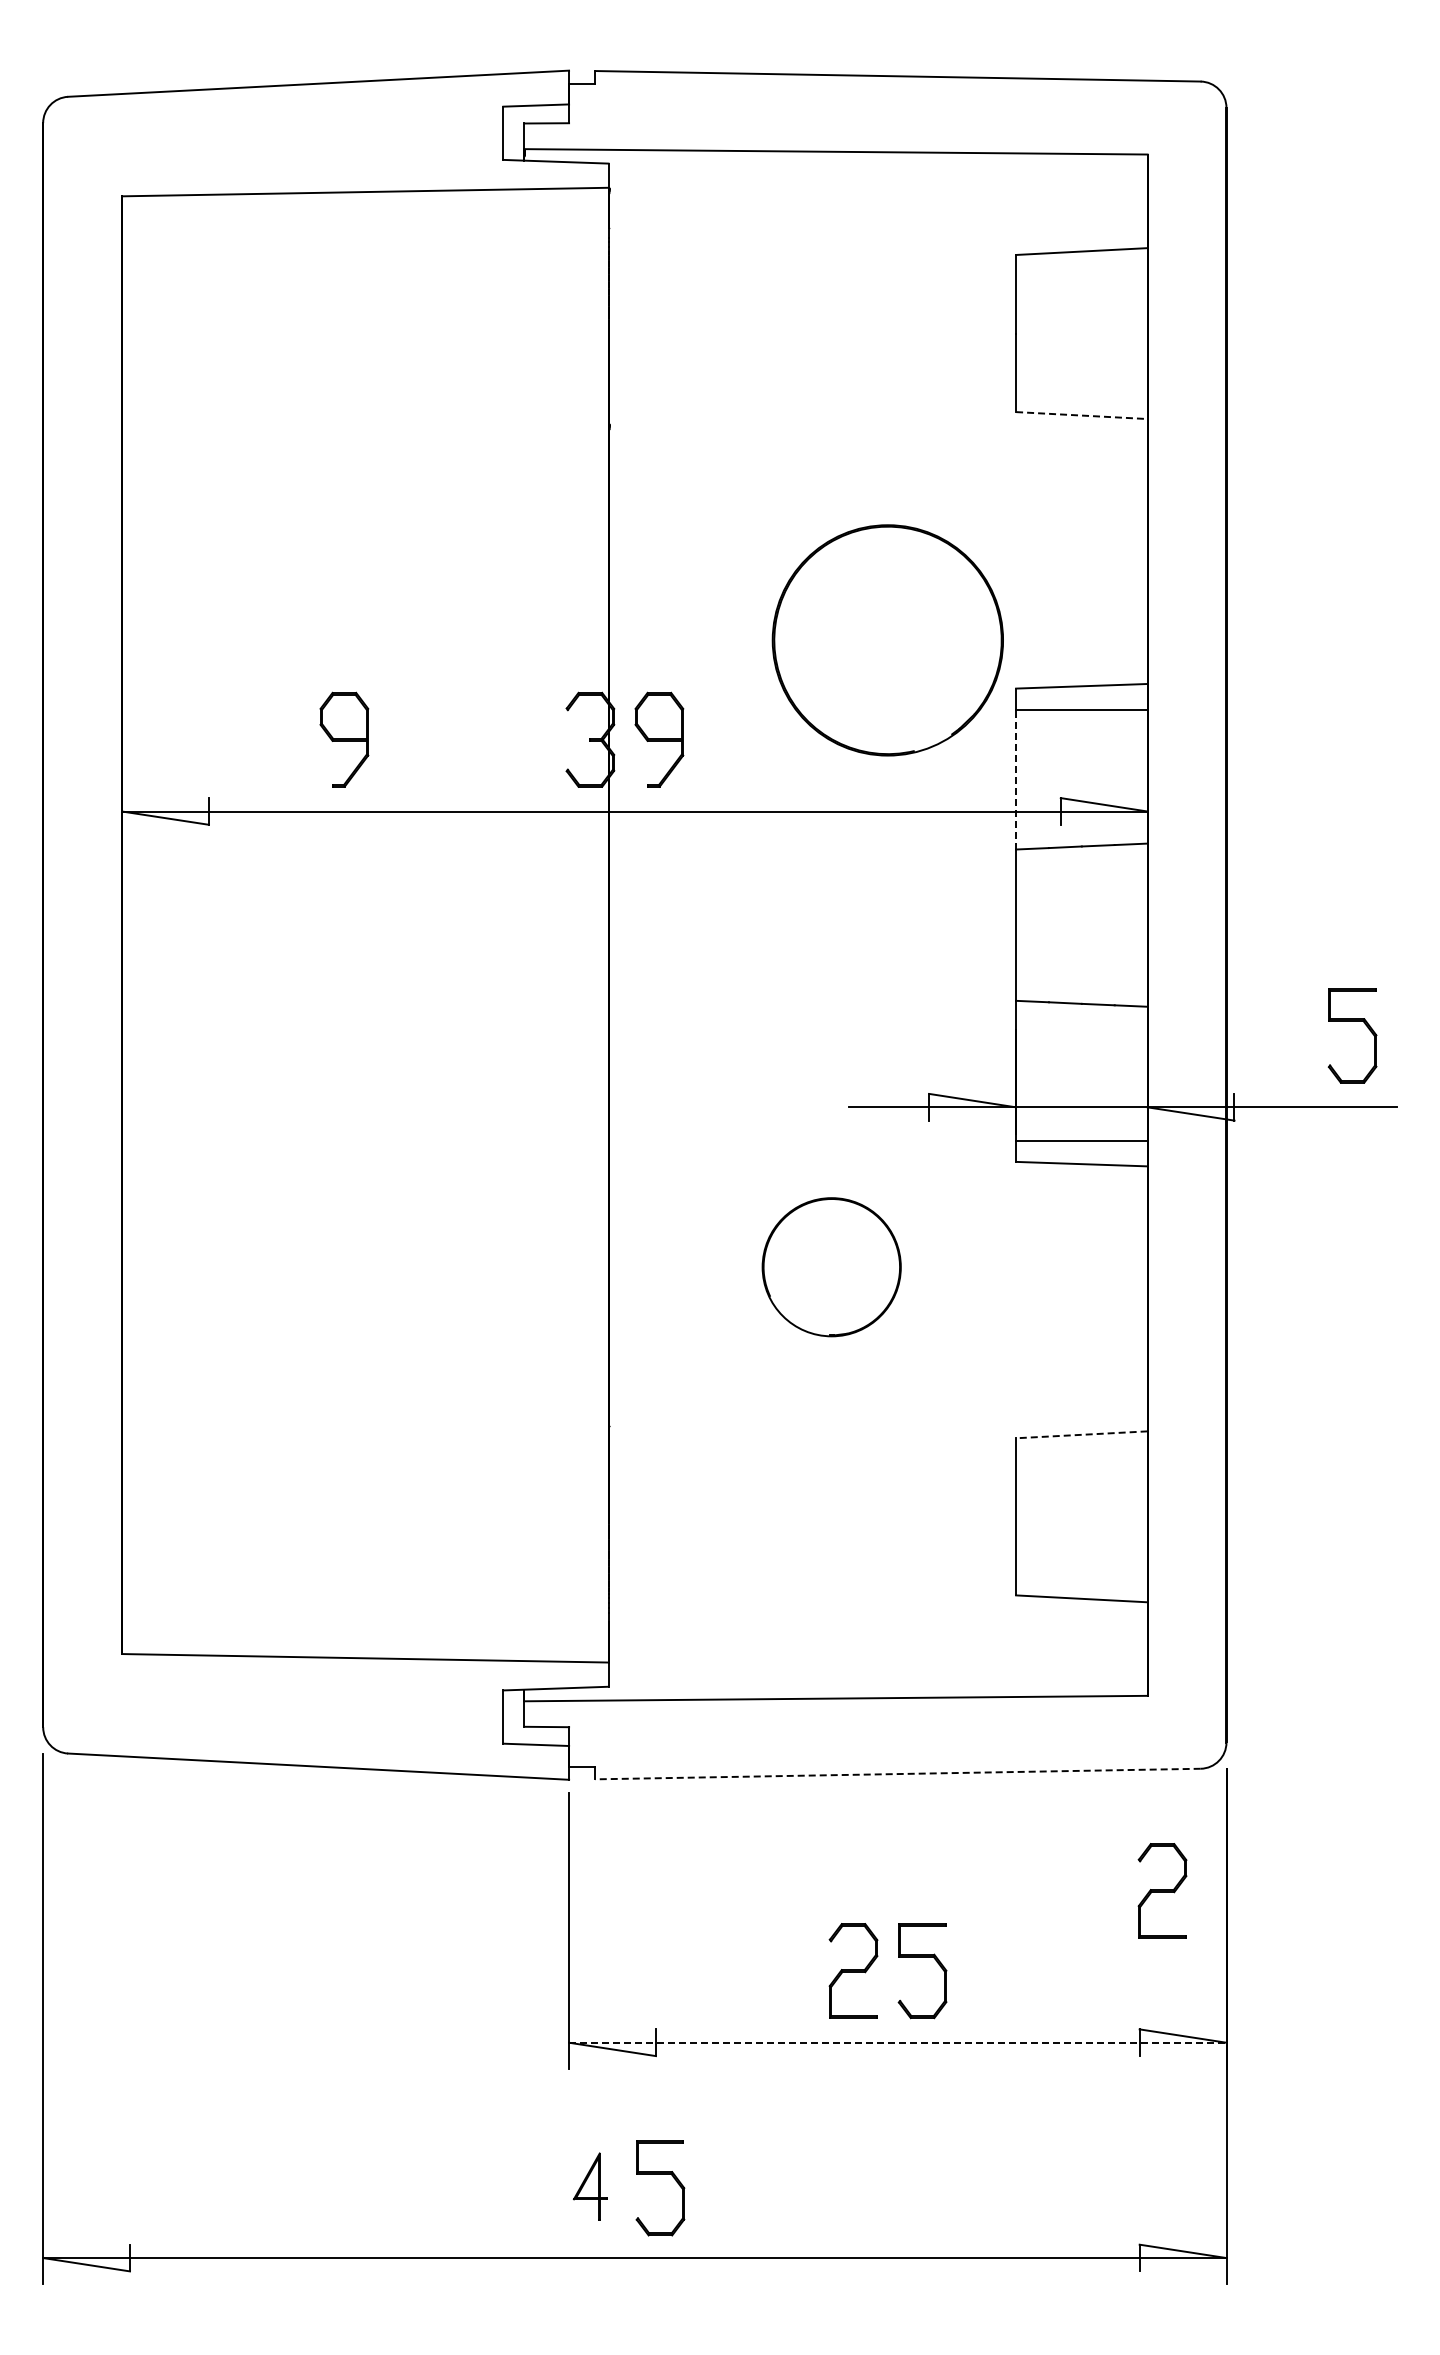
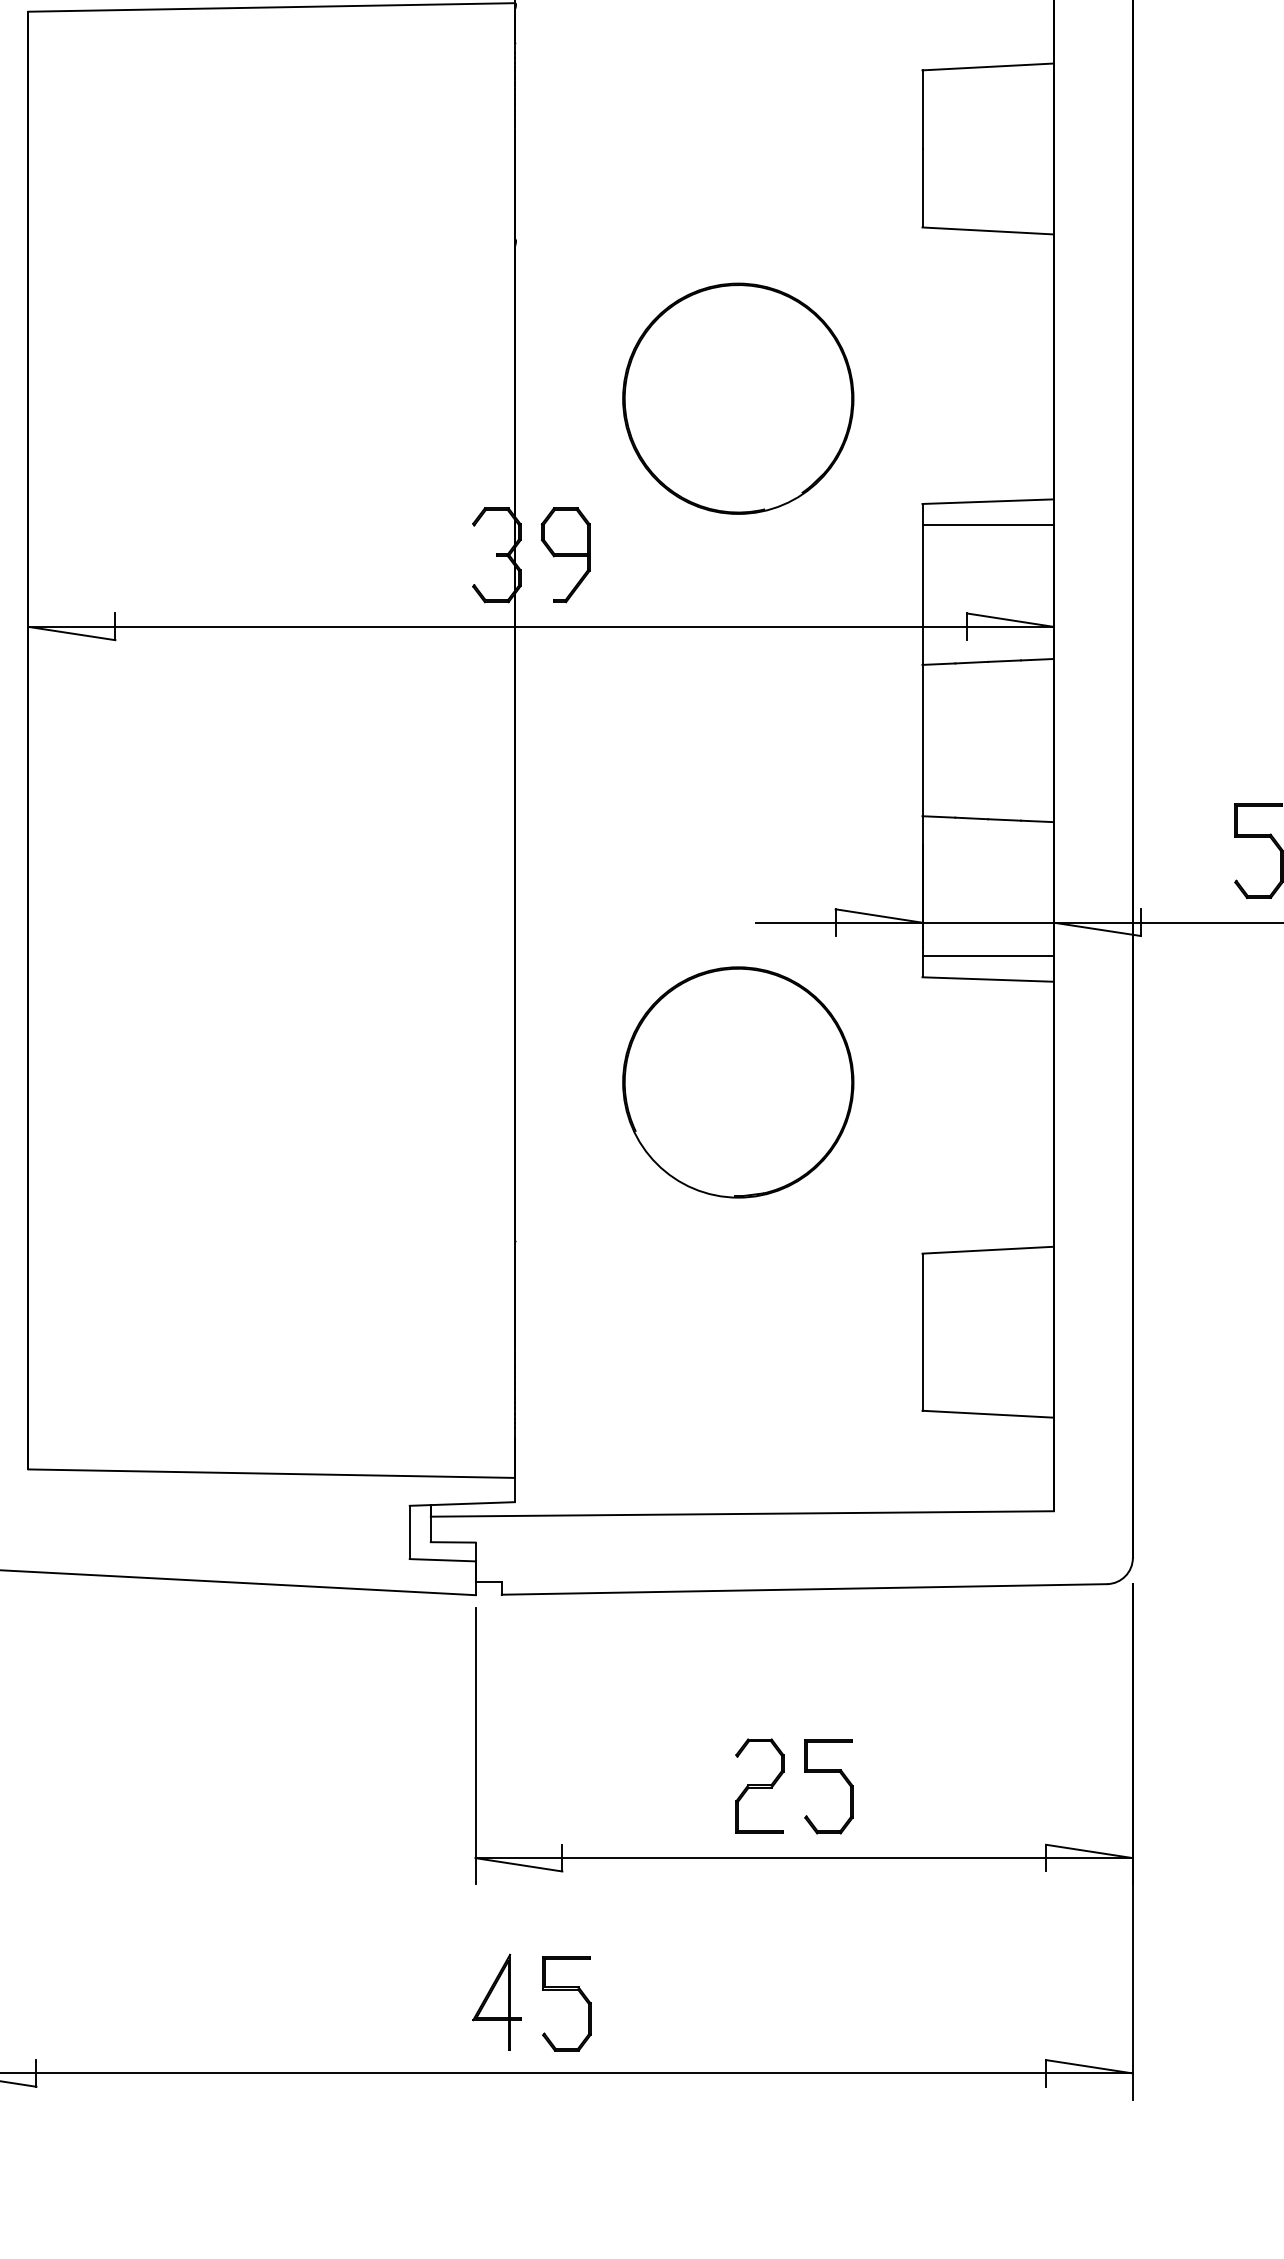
line: (1081, 415) -> (987, 230), dashed -> solid
part: (887, 640) -> (737, 398), moved
part: (344, 739) -> (250, 554), removed
line: (1016, 779) -> (922, 594), dashed -> solid
part: (831, 1267) -> (737, 1082), size x1.67
line: (1081, 1434) -> (987, 1249), dashed -> solid
line: (898, 1774) -> (804, 1589), dashed -> solid
part: (1162, 1890) -> (1068, 1705), removed
line: (897, 2042) -> (803, 1857), dashed -> solid
part: (590, 2186) -> (496, 2001), size x1.43

